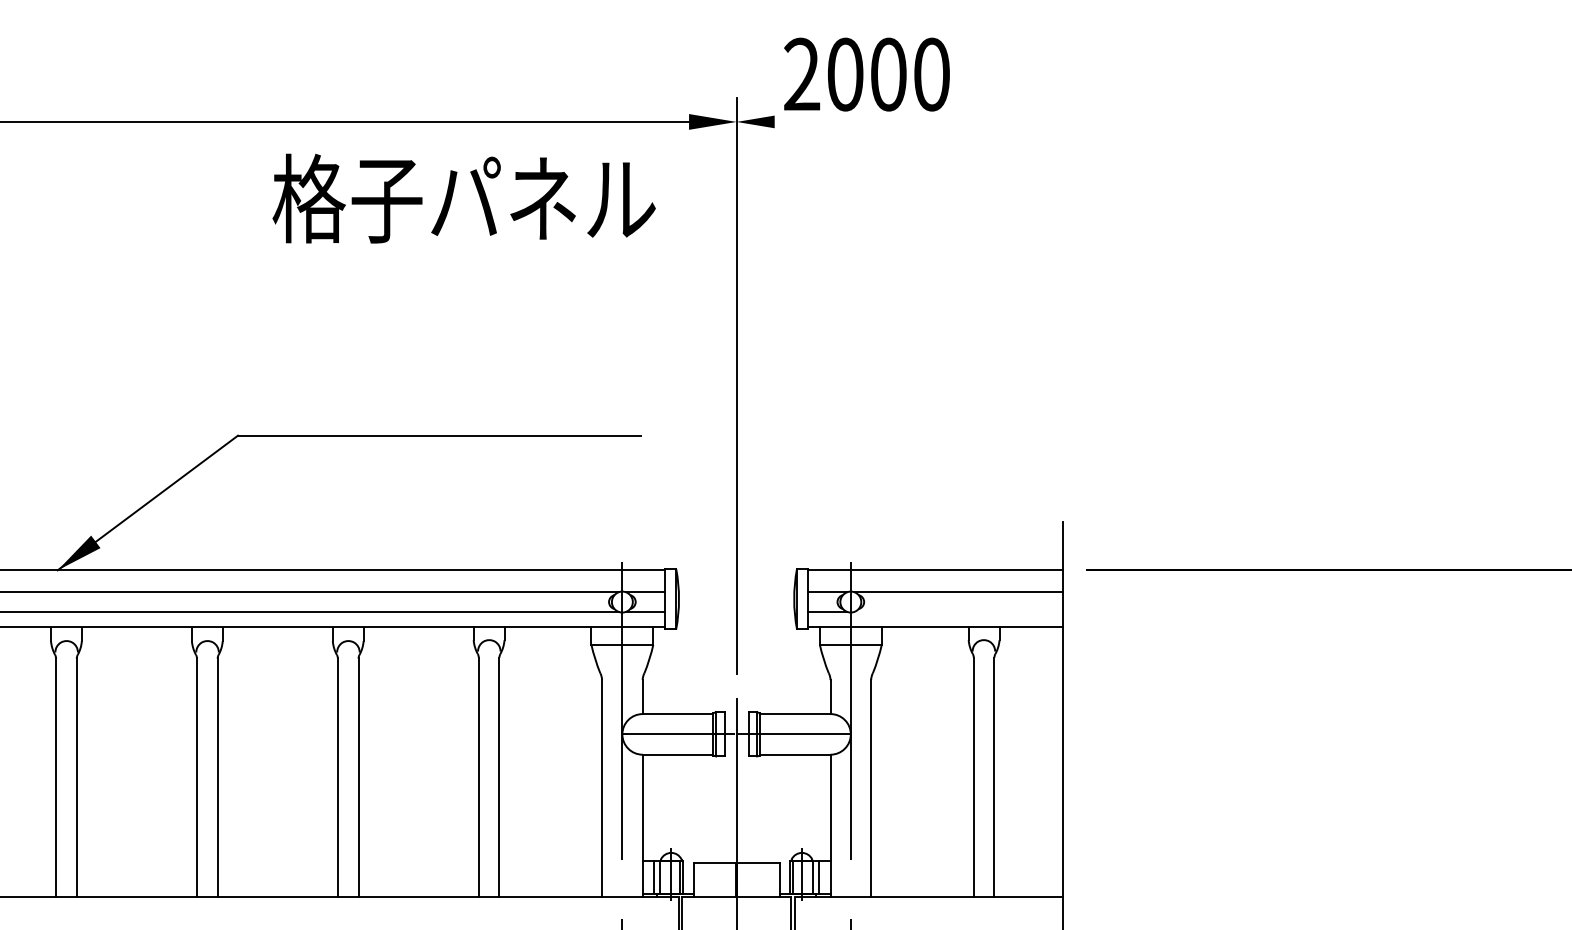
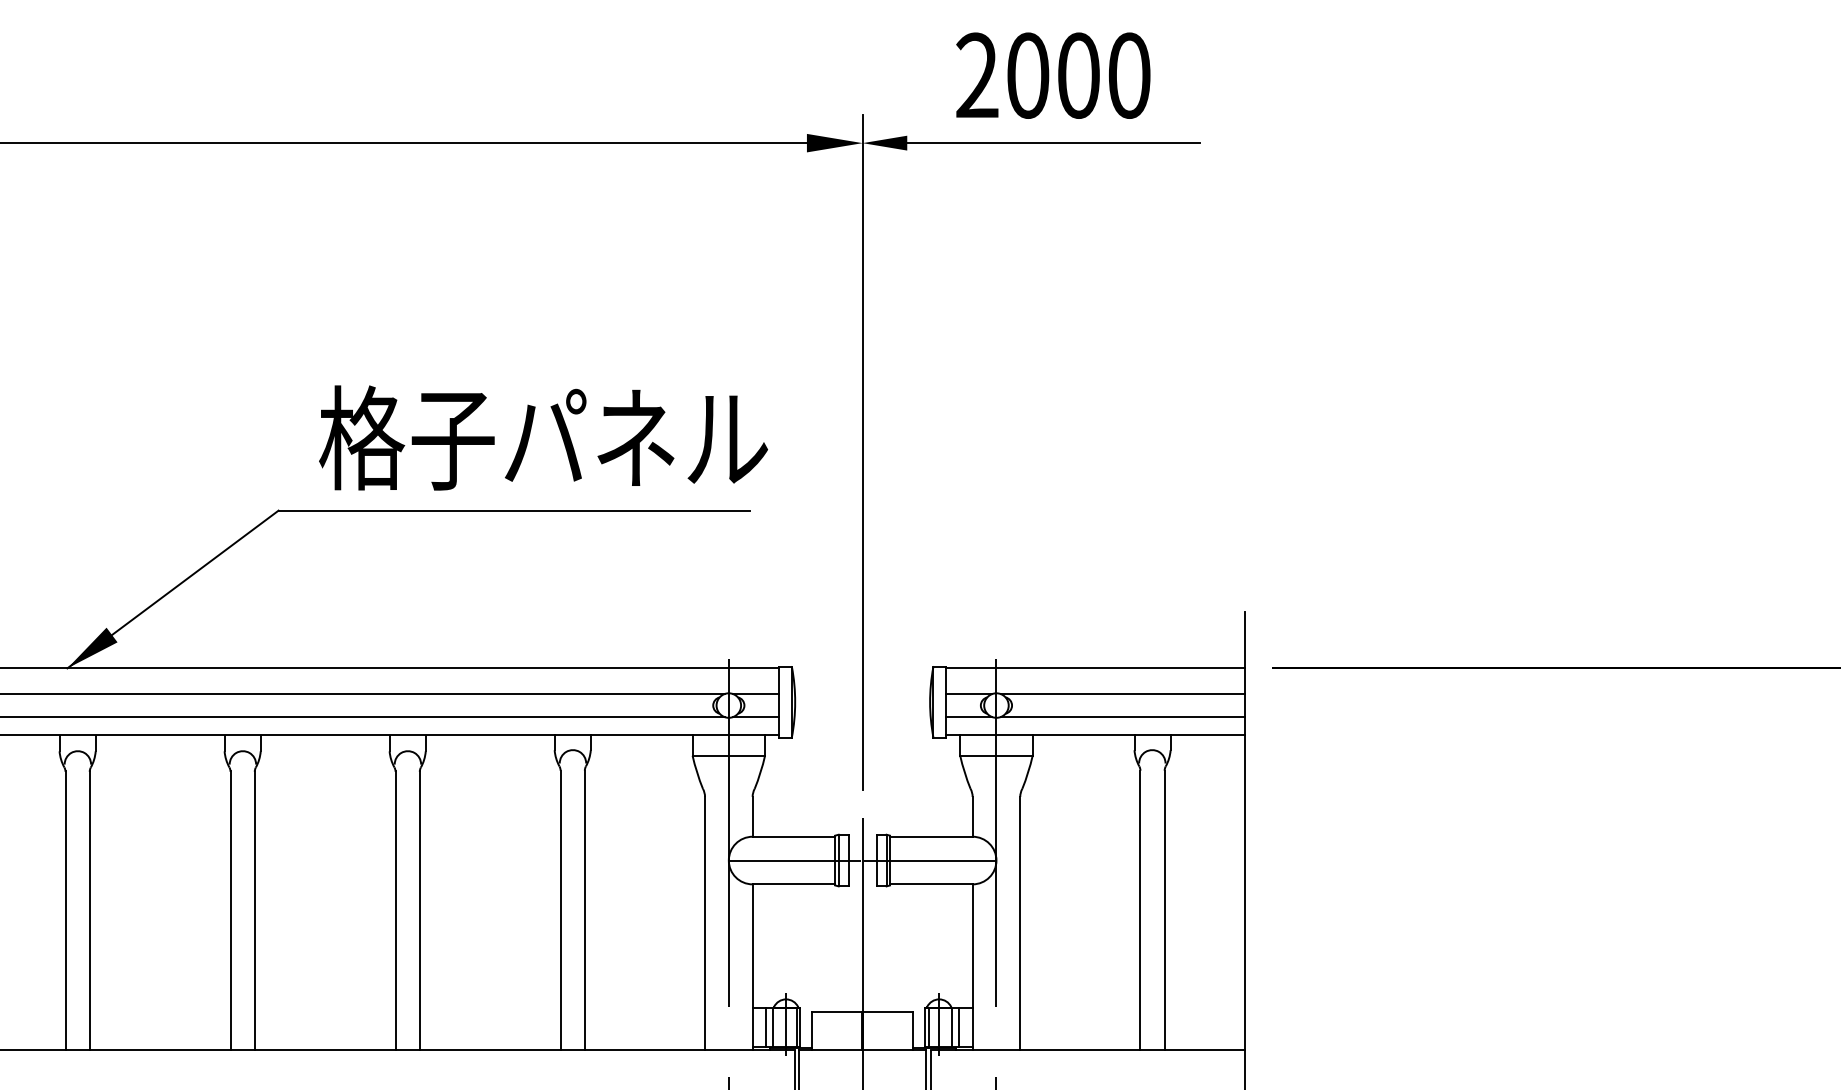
text: (867, 74) -> (1053, 75), moved
line: (899, 122) -> (1053, 143), added
text: (464, 198) -> (543, 437), moved
line: (958, 612) -> (1122, 717), added

